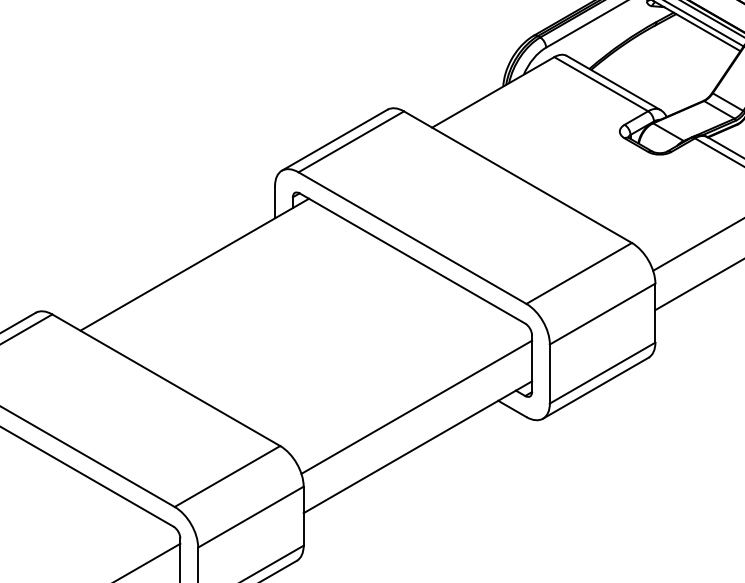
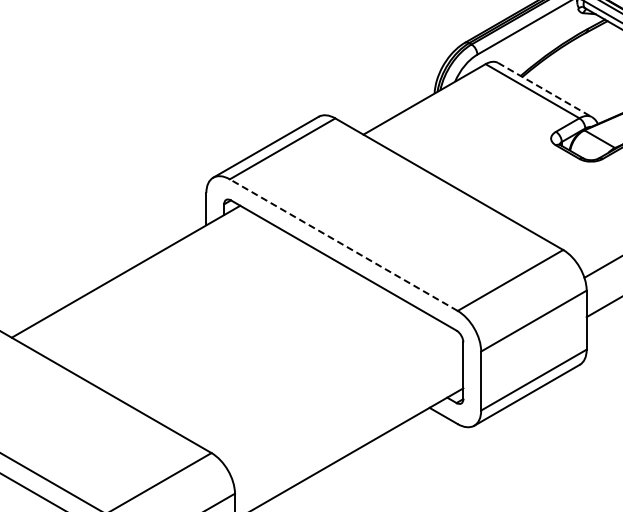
line: (614, 83) -> (545, 90), solid -> dashed
line: (412, 238) -> (343, 245), solid -> dashed
line: (416, 406) -> (347, 413), removed

